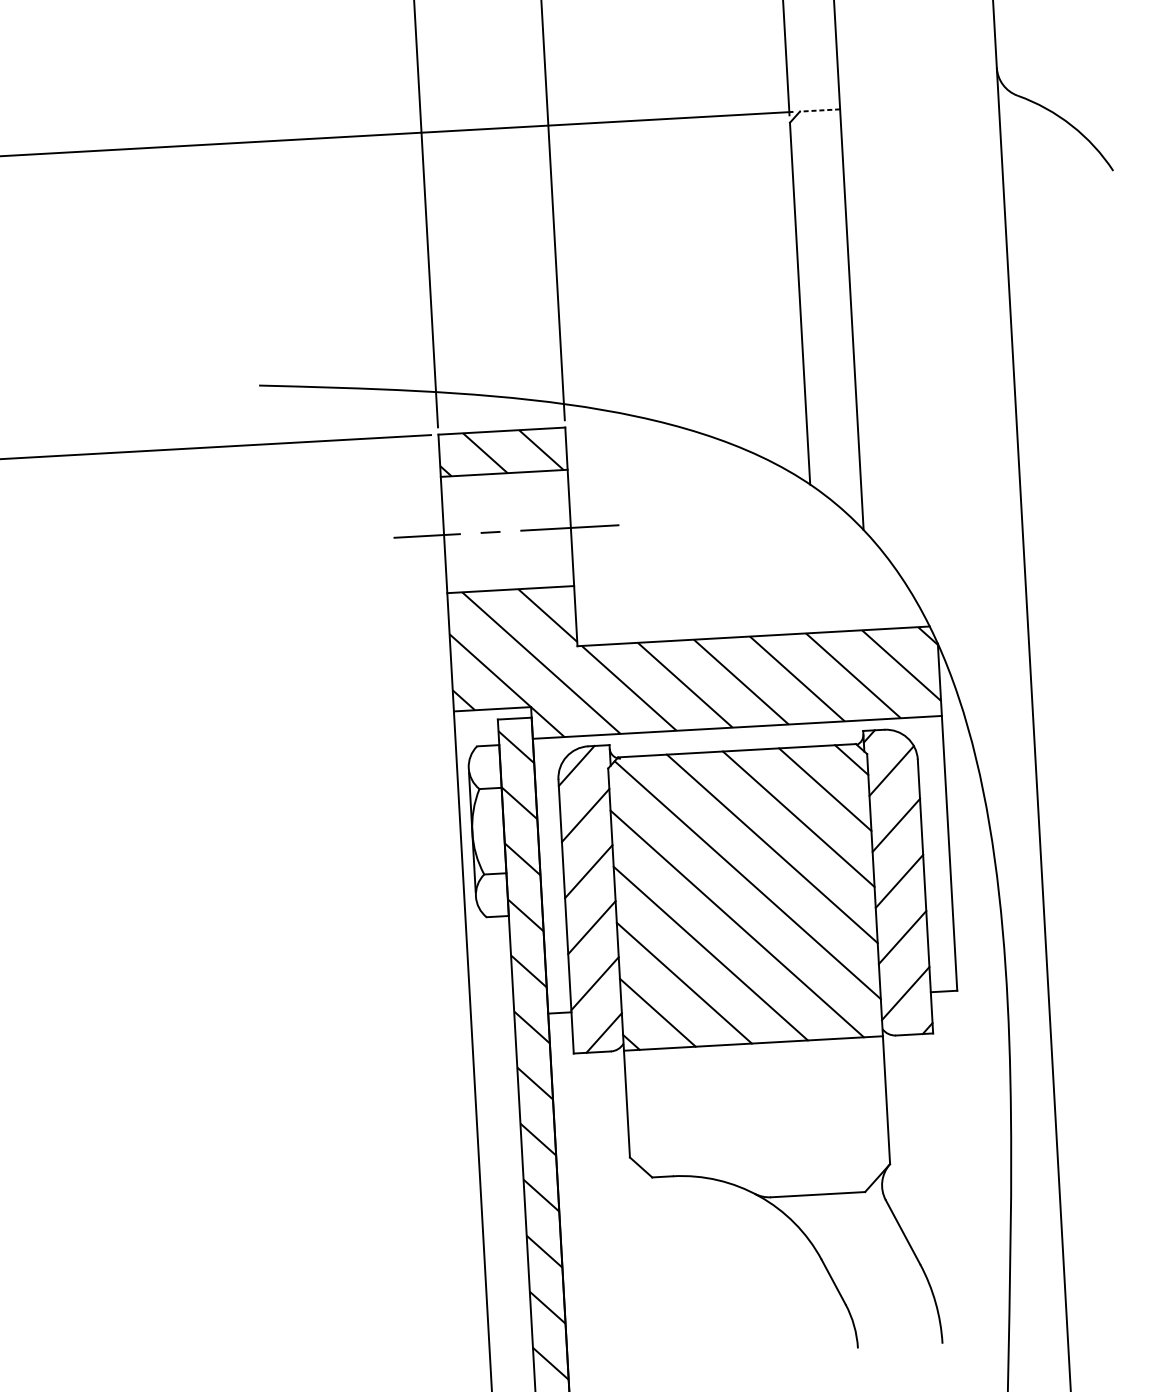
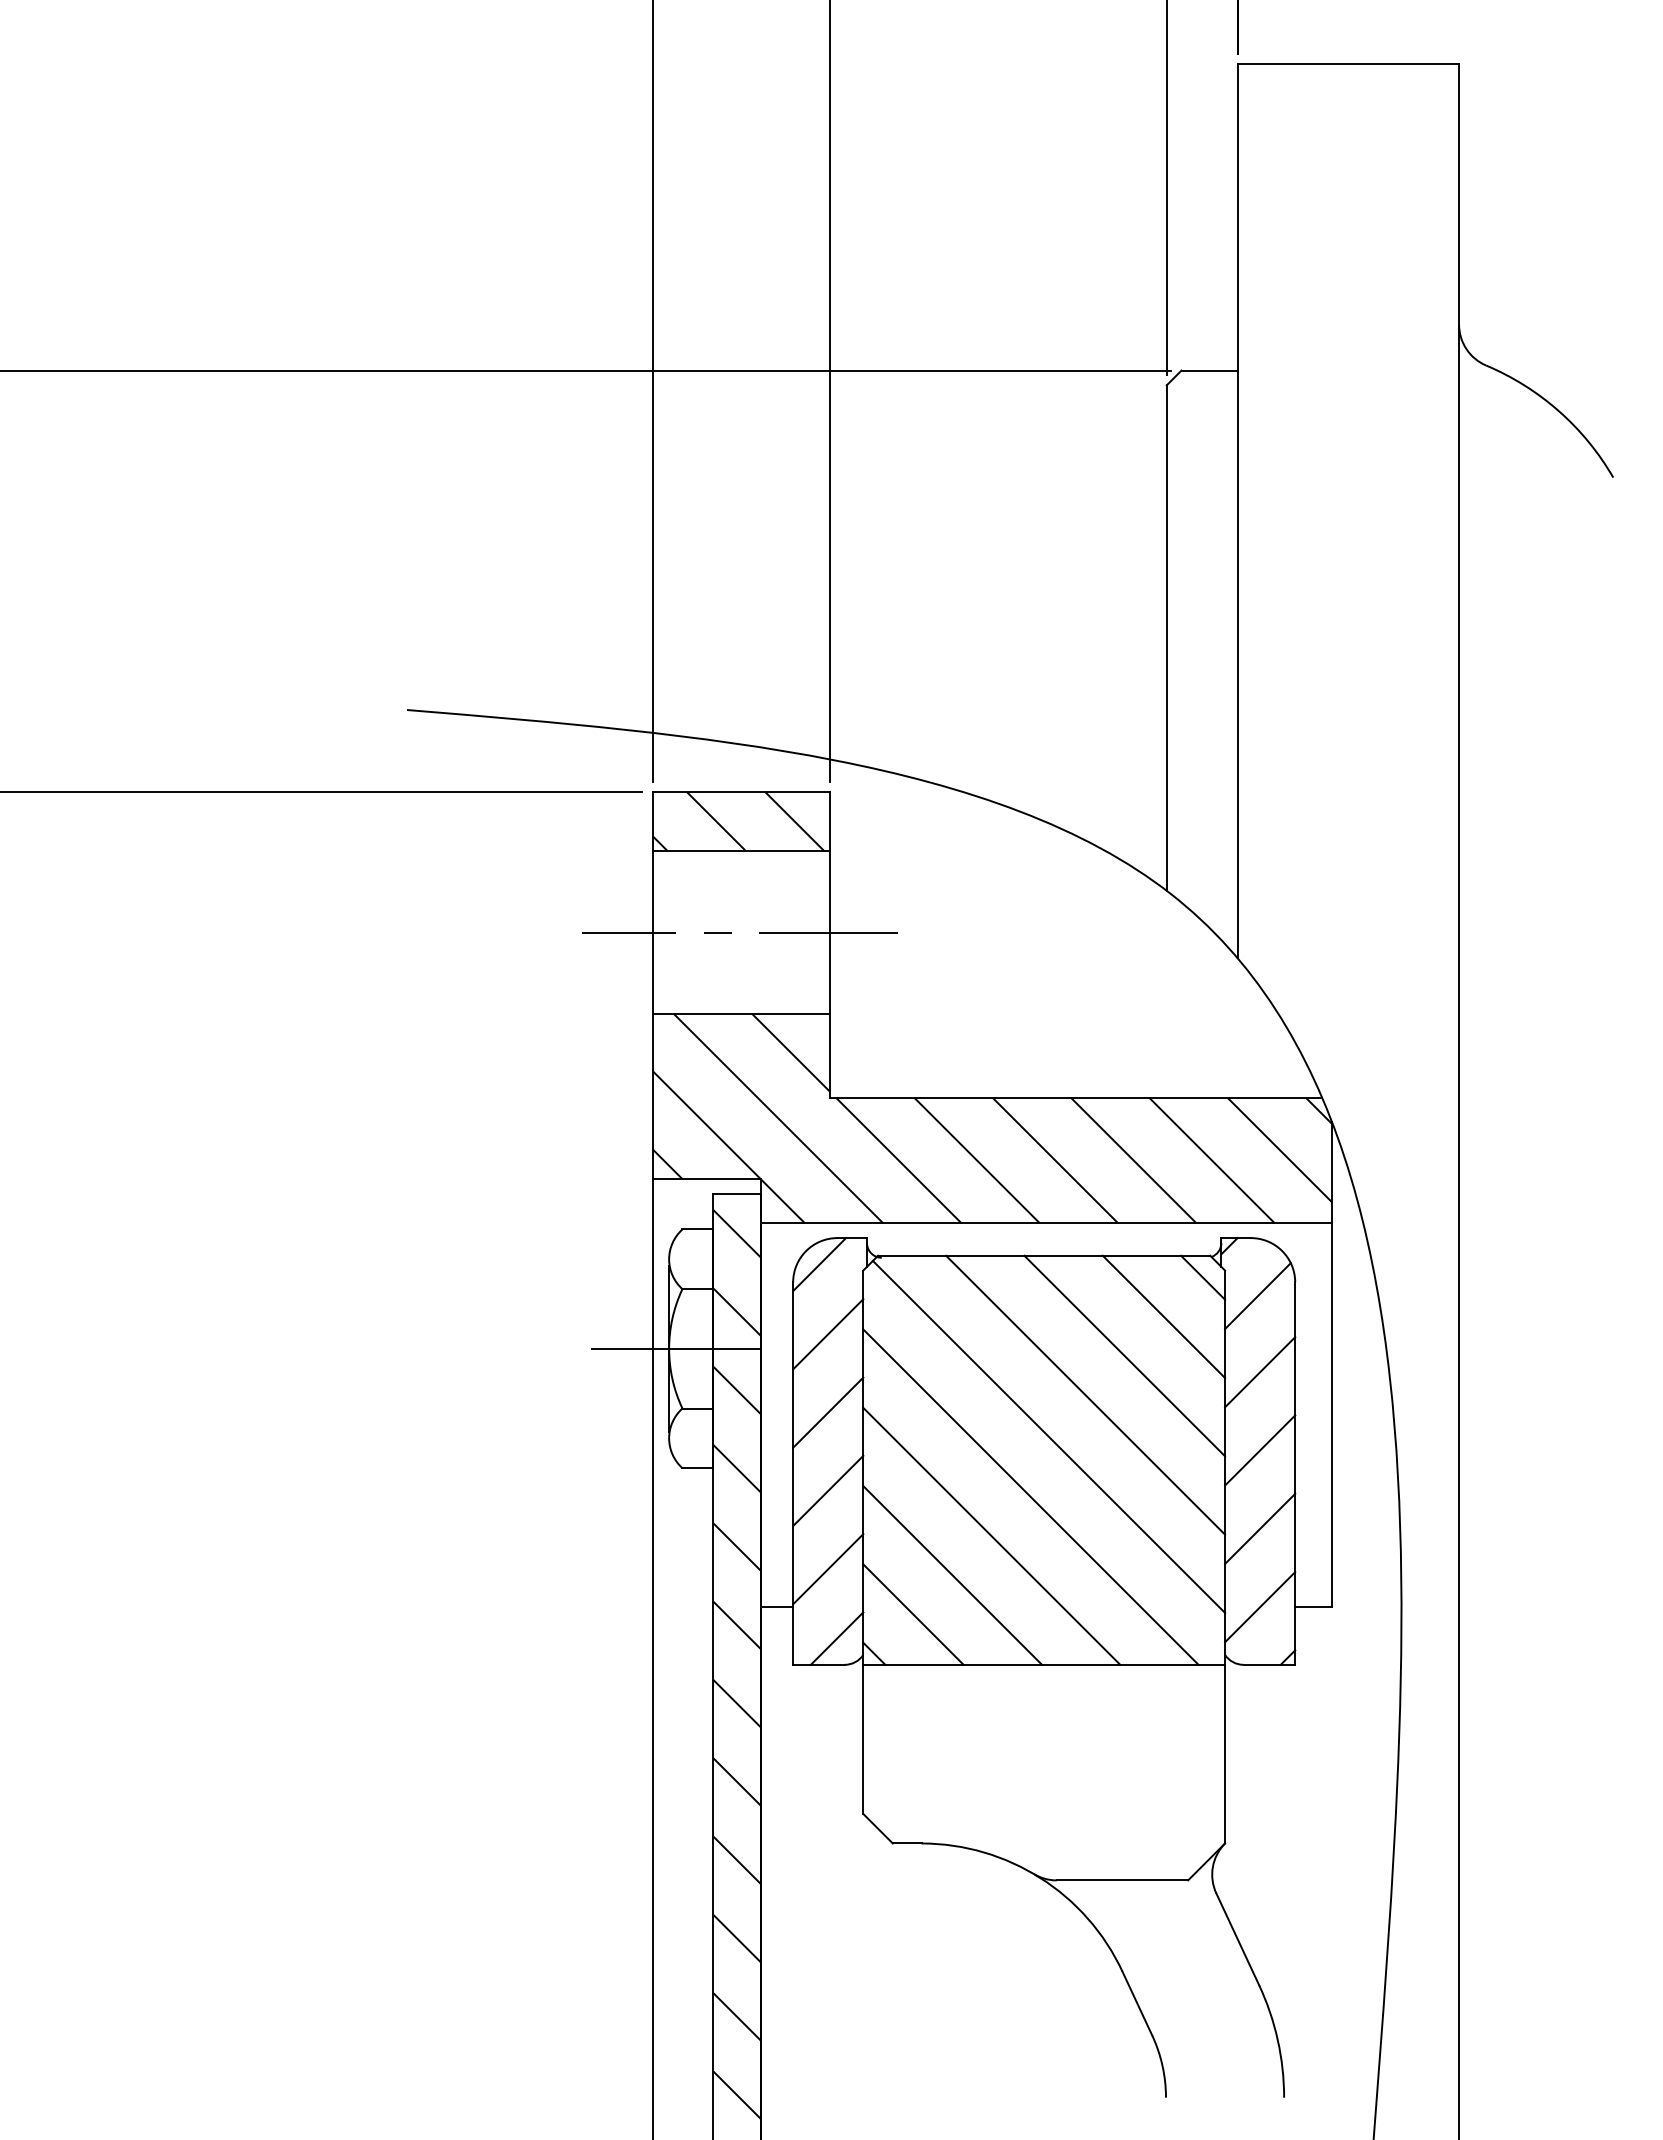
line: (819, 110) -> (1209, 370), dashed -> solid
line: (476, 831) -> (674, 1348), added

